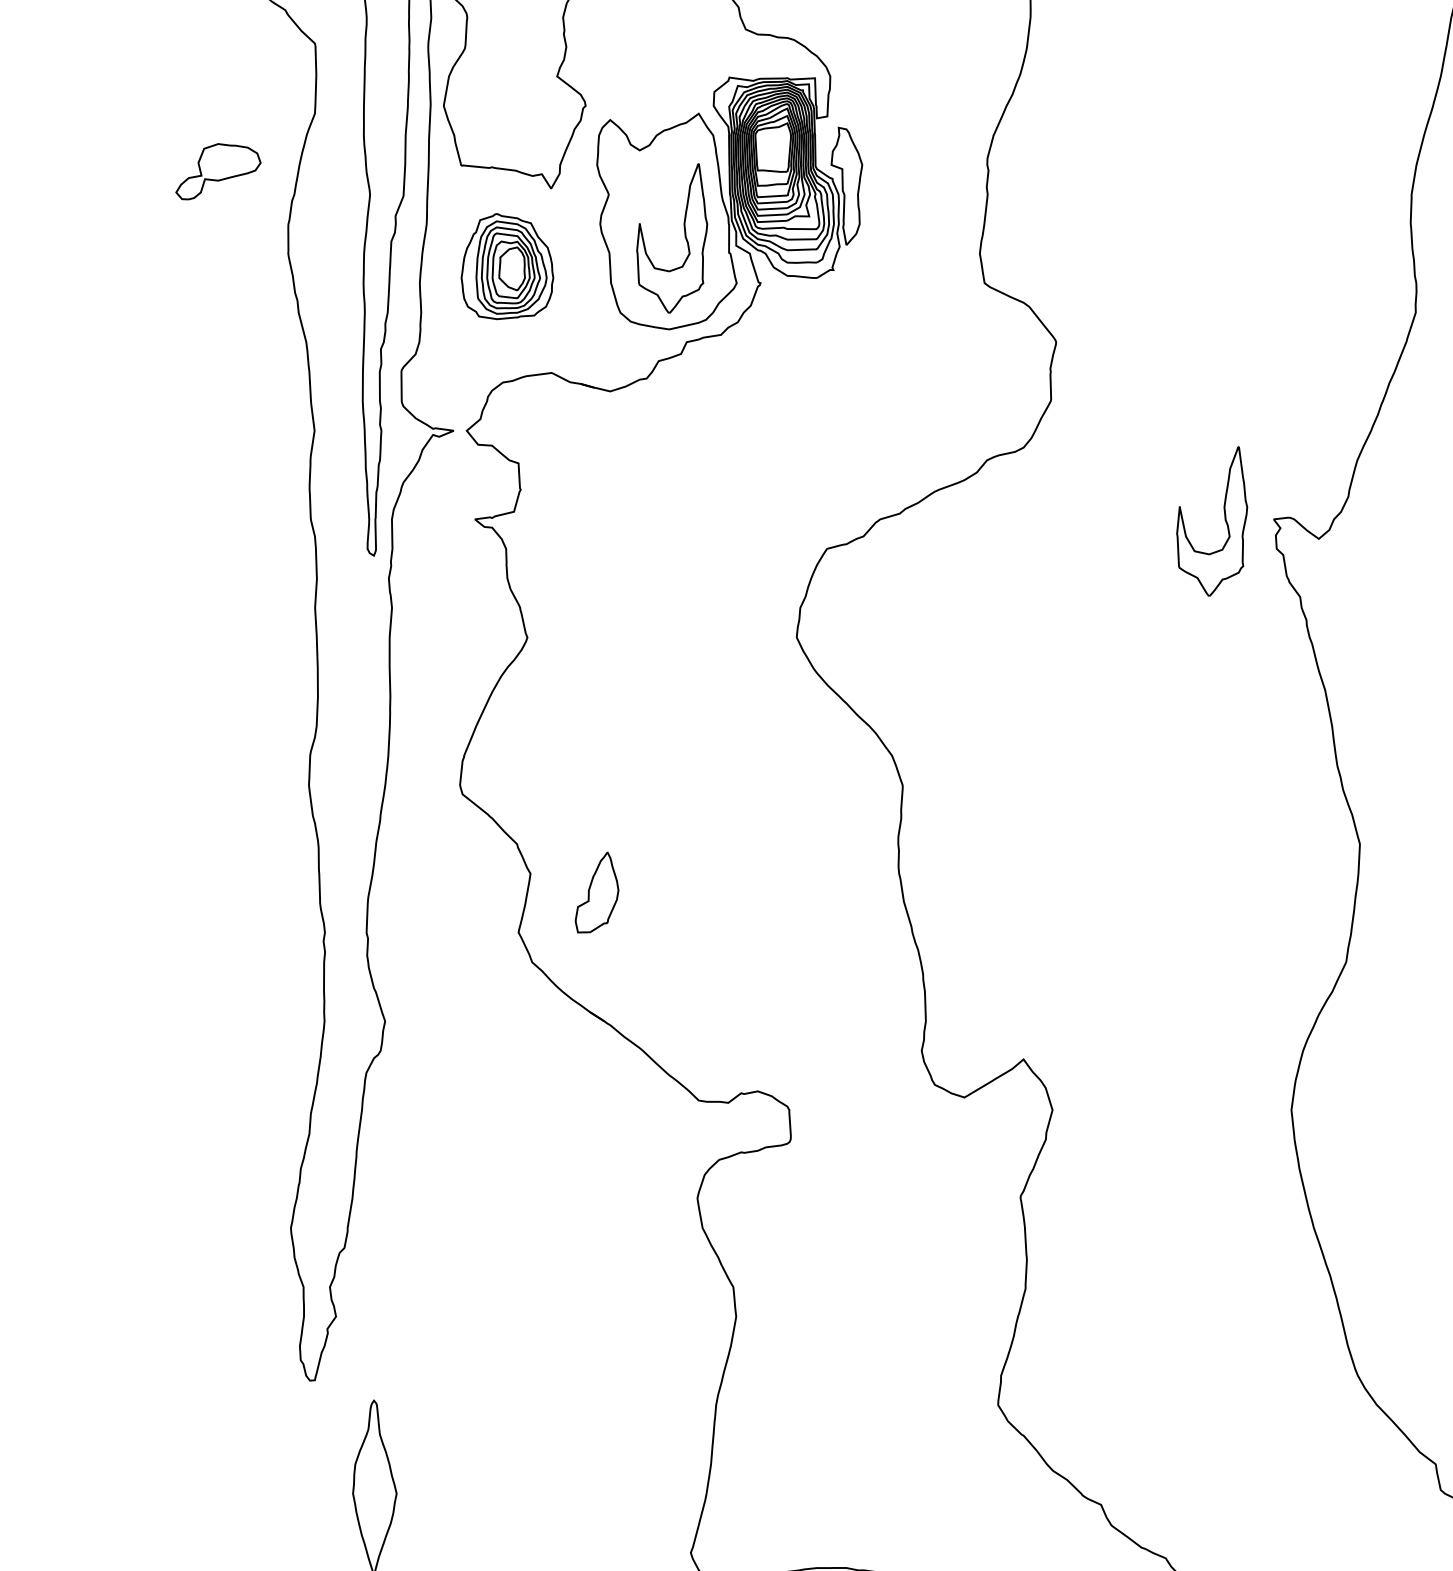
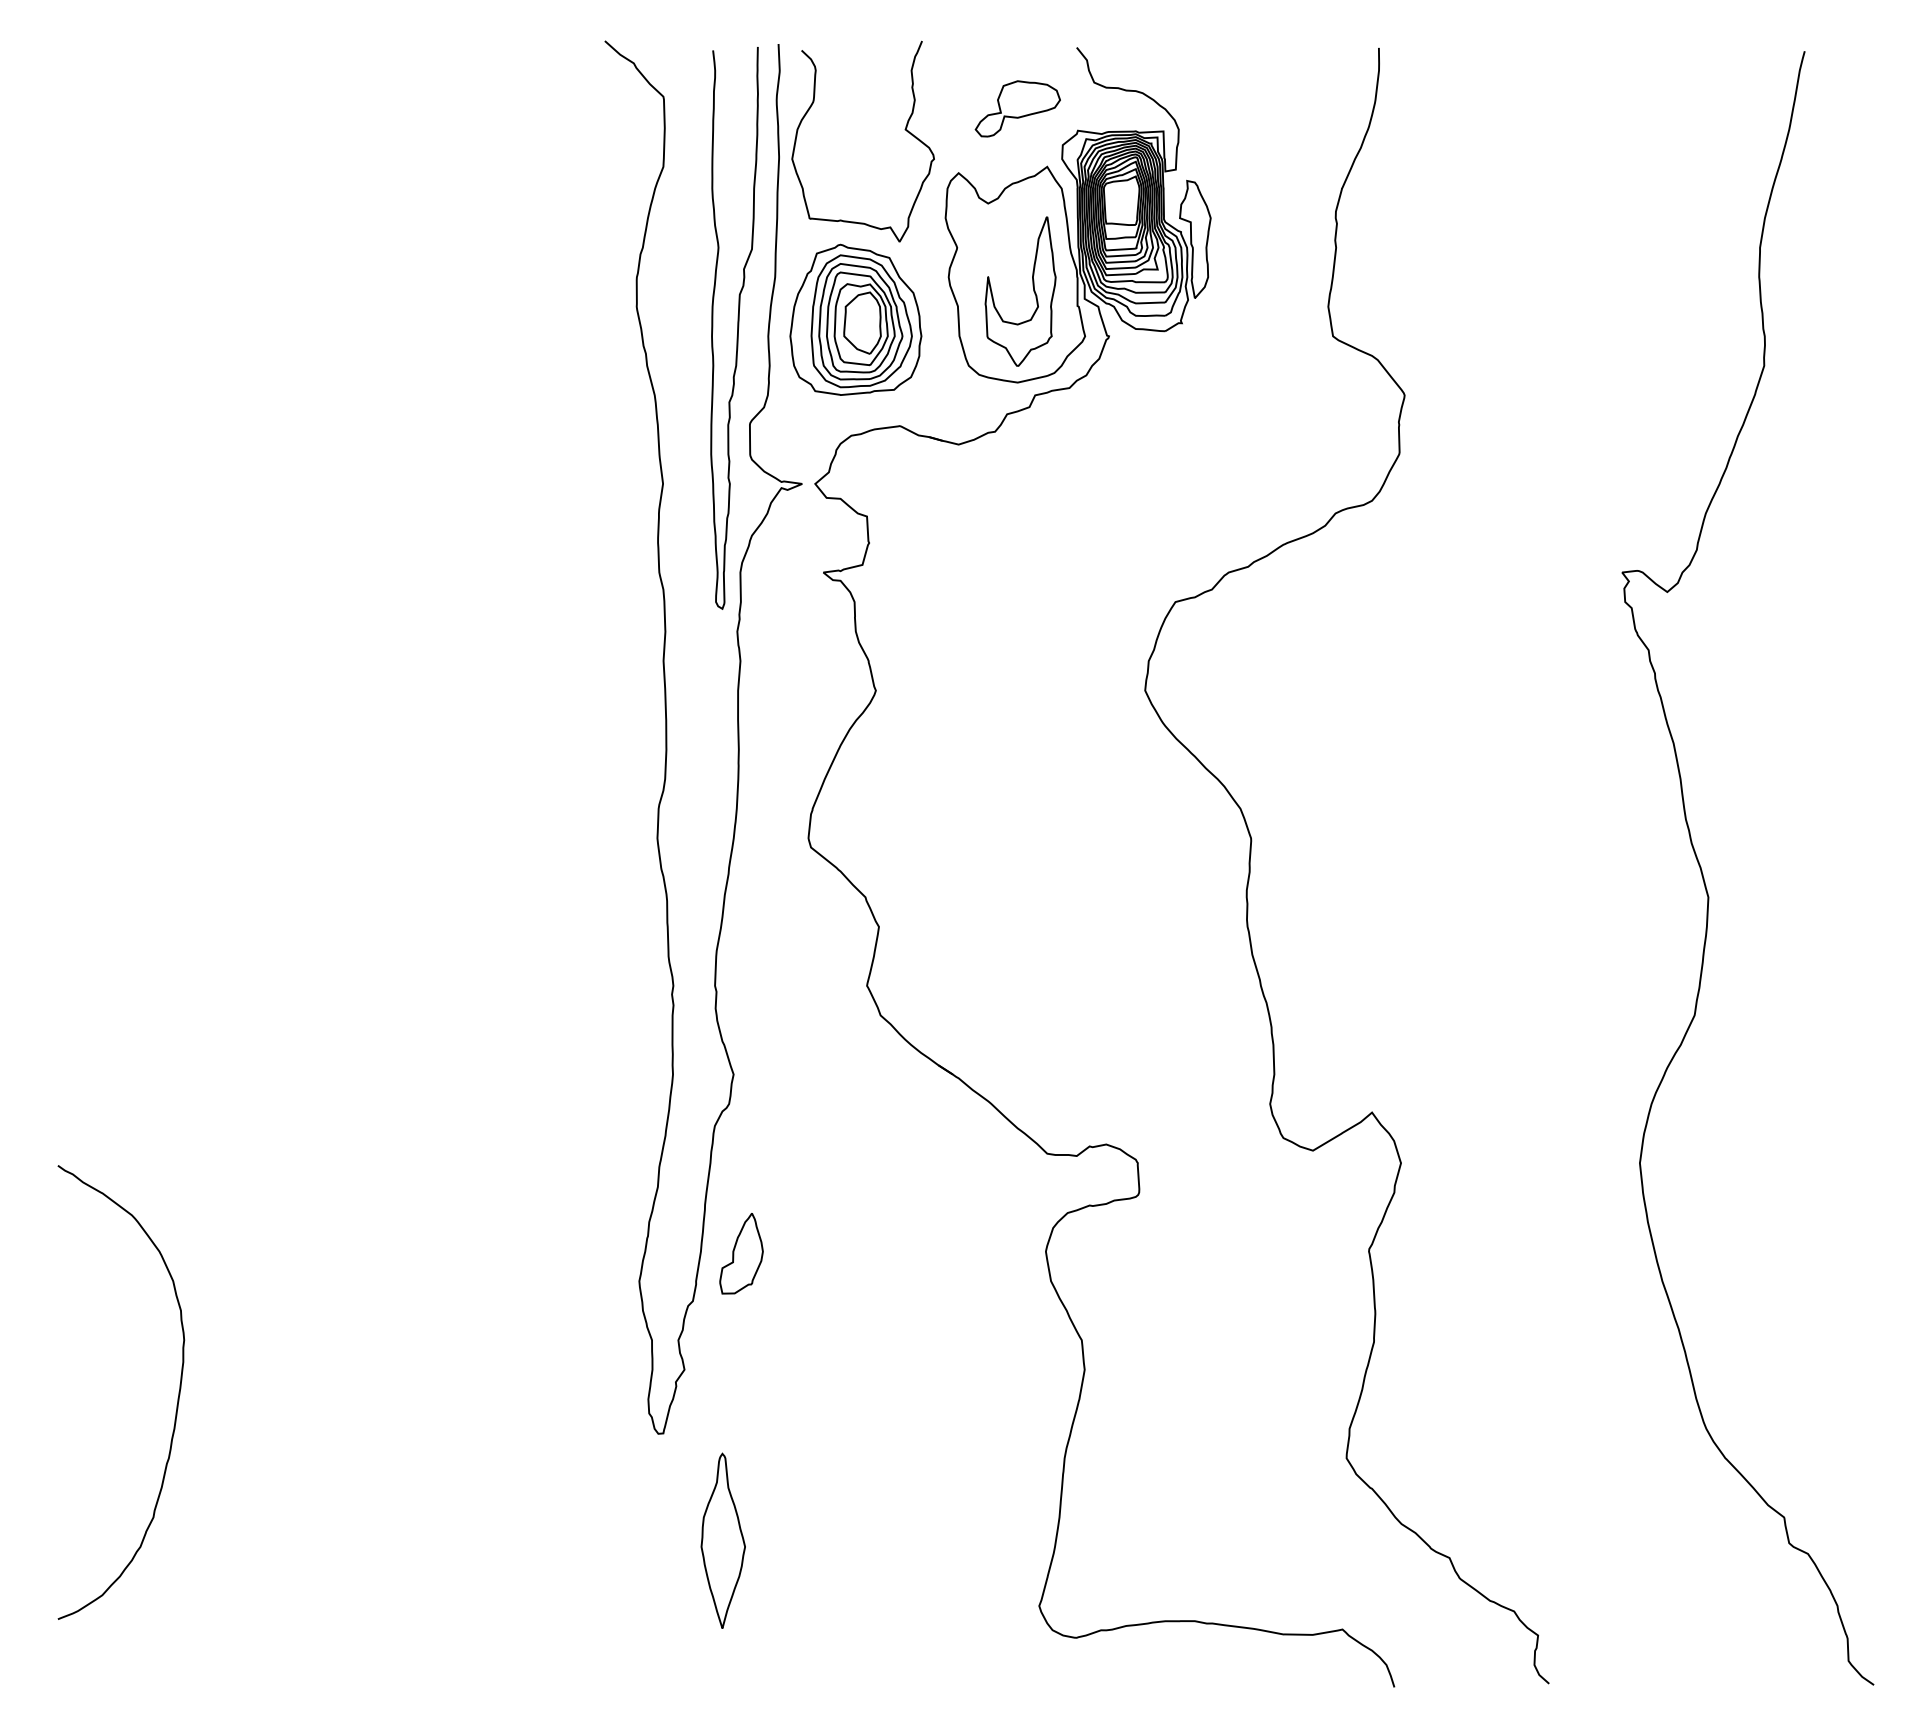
part: (218, 171) -> (1017, 108), moved
part: (507, 266) -> (855, 319), size x1.43
part: (1224, 516) -> (1572, 569), removed
part: (597, 892) -> (741, 1253), moved

